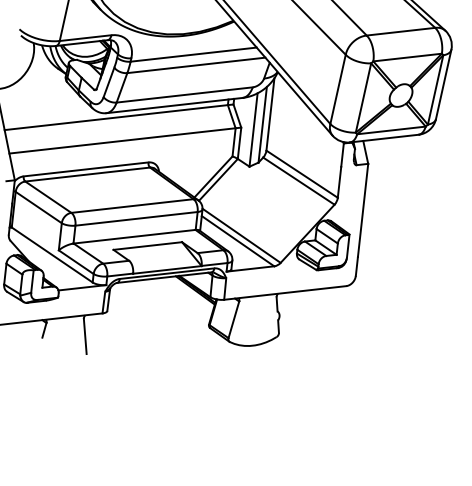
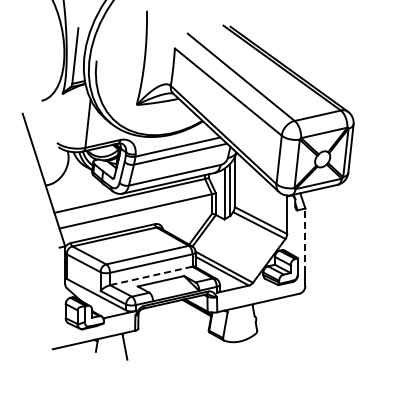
line: (363, 210) -> (305, 240), solid -> dashed
line: (133, 237) -> (150, 276), solid -> dashed

